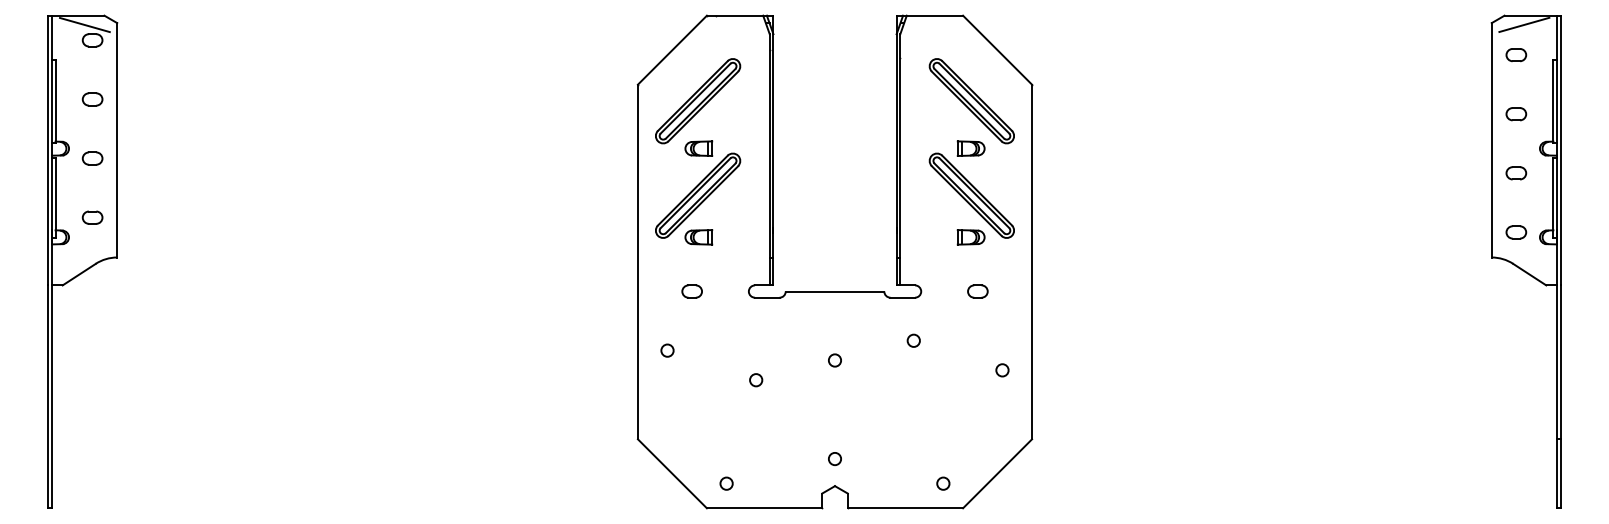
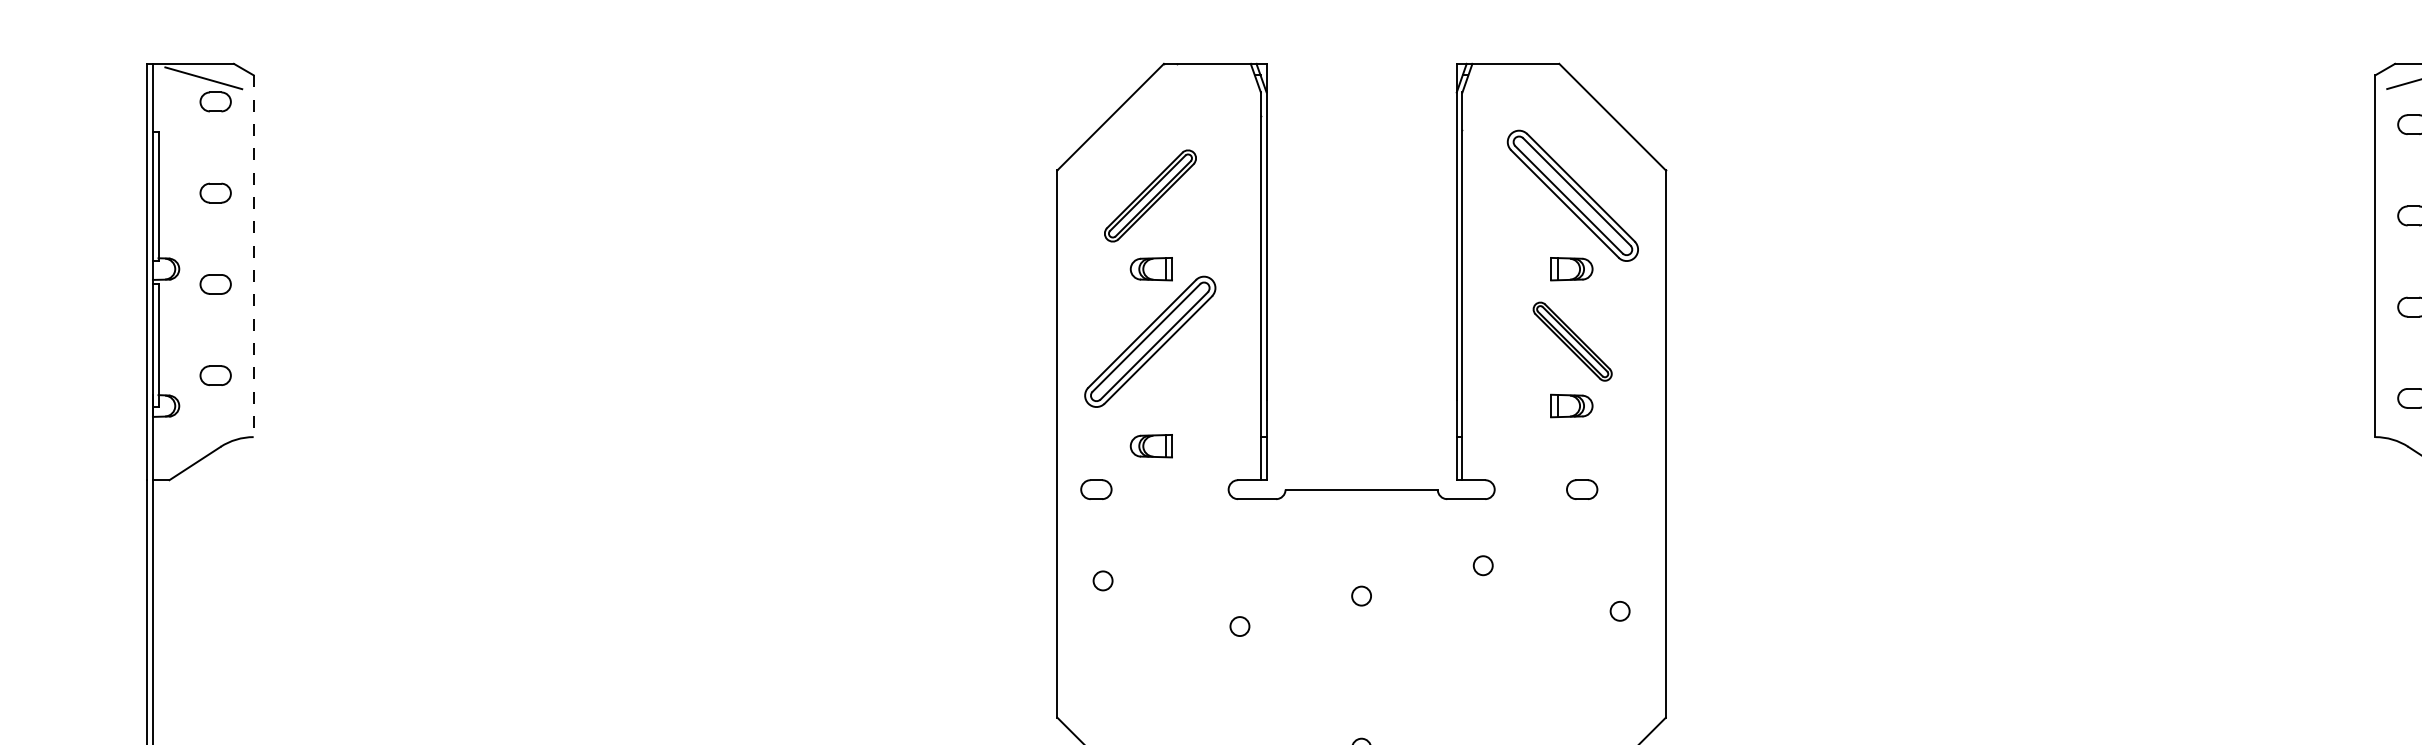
part: (698, 101) -> (1150, 196), size x0.7
line: (117, 140) -> (254, 256), solid -> dashed
part: (971, 195) -> (1572, 341), size x0.6
part: (698, 237) -> (1150, 446), moved
part: (691, 291) -> (1095, 489), moved

